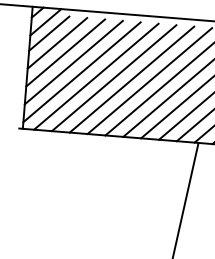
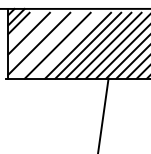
line: (56, 43) -> (23, 28), removed
line: (74, 62) -> (34, 38), removed
line: (96, 76) -> (47, 45), removed
line: (131, 79) -> (67, 45), removed

